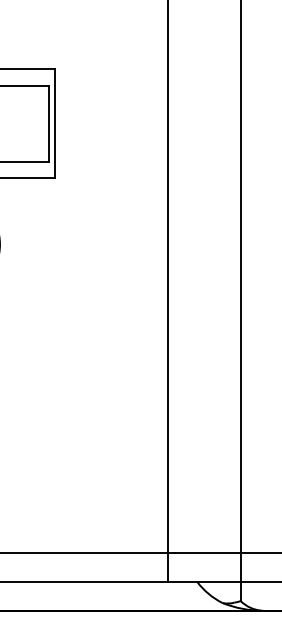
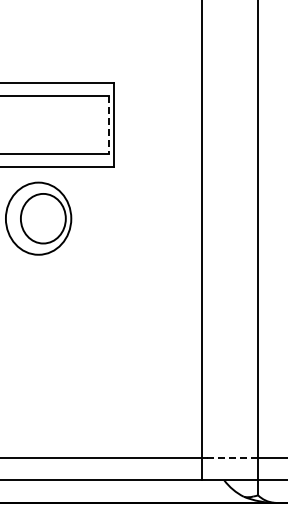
line: (49, 124) -> (109, 125), solid -> dashed
line: (207, 552) -> (232, 457), solid -> dashed

